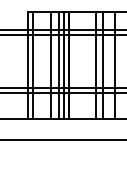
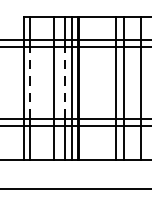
line: (32, 61) -> (29, 82), solid -> dashed
line: (59, 61) -> (65, 82), solid -> dashed

